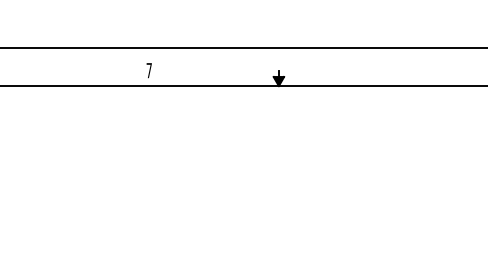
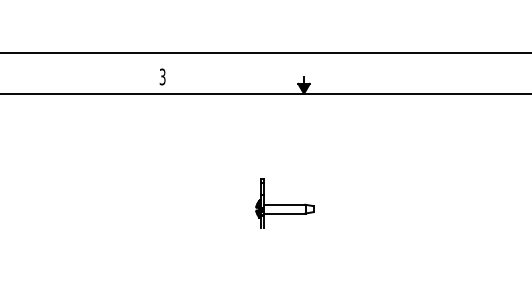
text: (148, 70) -> (161, 76), 7 -> 3
part: (261, 186) -> (285, 203), added

